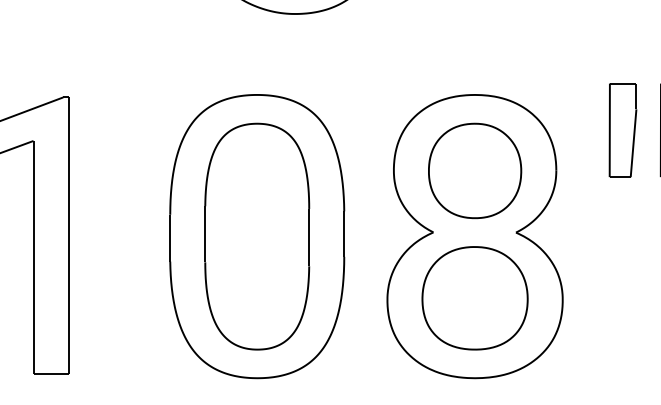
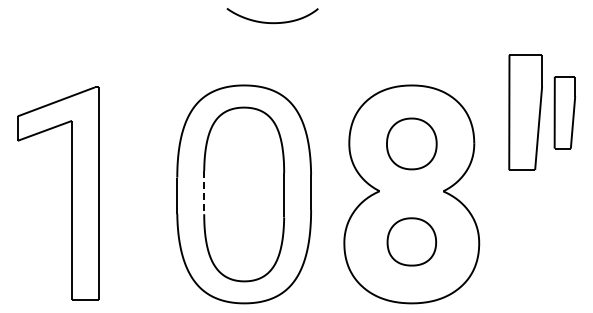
part: (622, 130) -> (525, 112), size x1.6
part: (474, 170) -> (411, 143), size x0.7
line: (205, 234) -> (204, 192), solid -> dashed
part: (474, 297) -> (411, 241), size x0.6

